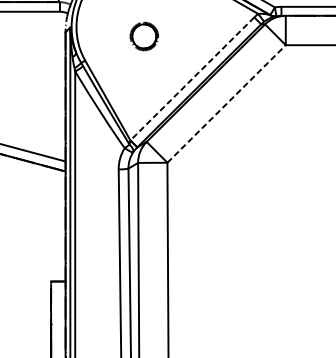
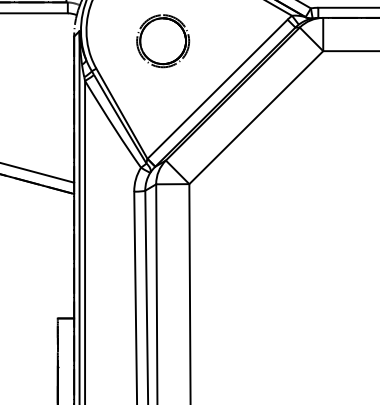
part: (144, 36) -> (163, 41), size x1.67
line: (192, 79) -> (217, 89), dashed -> solid
line: (226, 103) -> (256, 117), dashed -> solid

